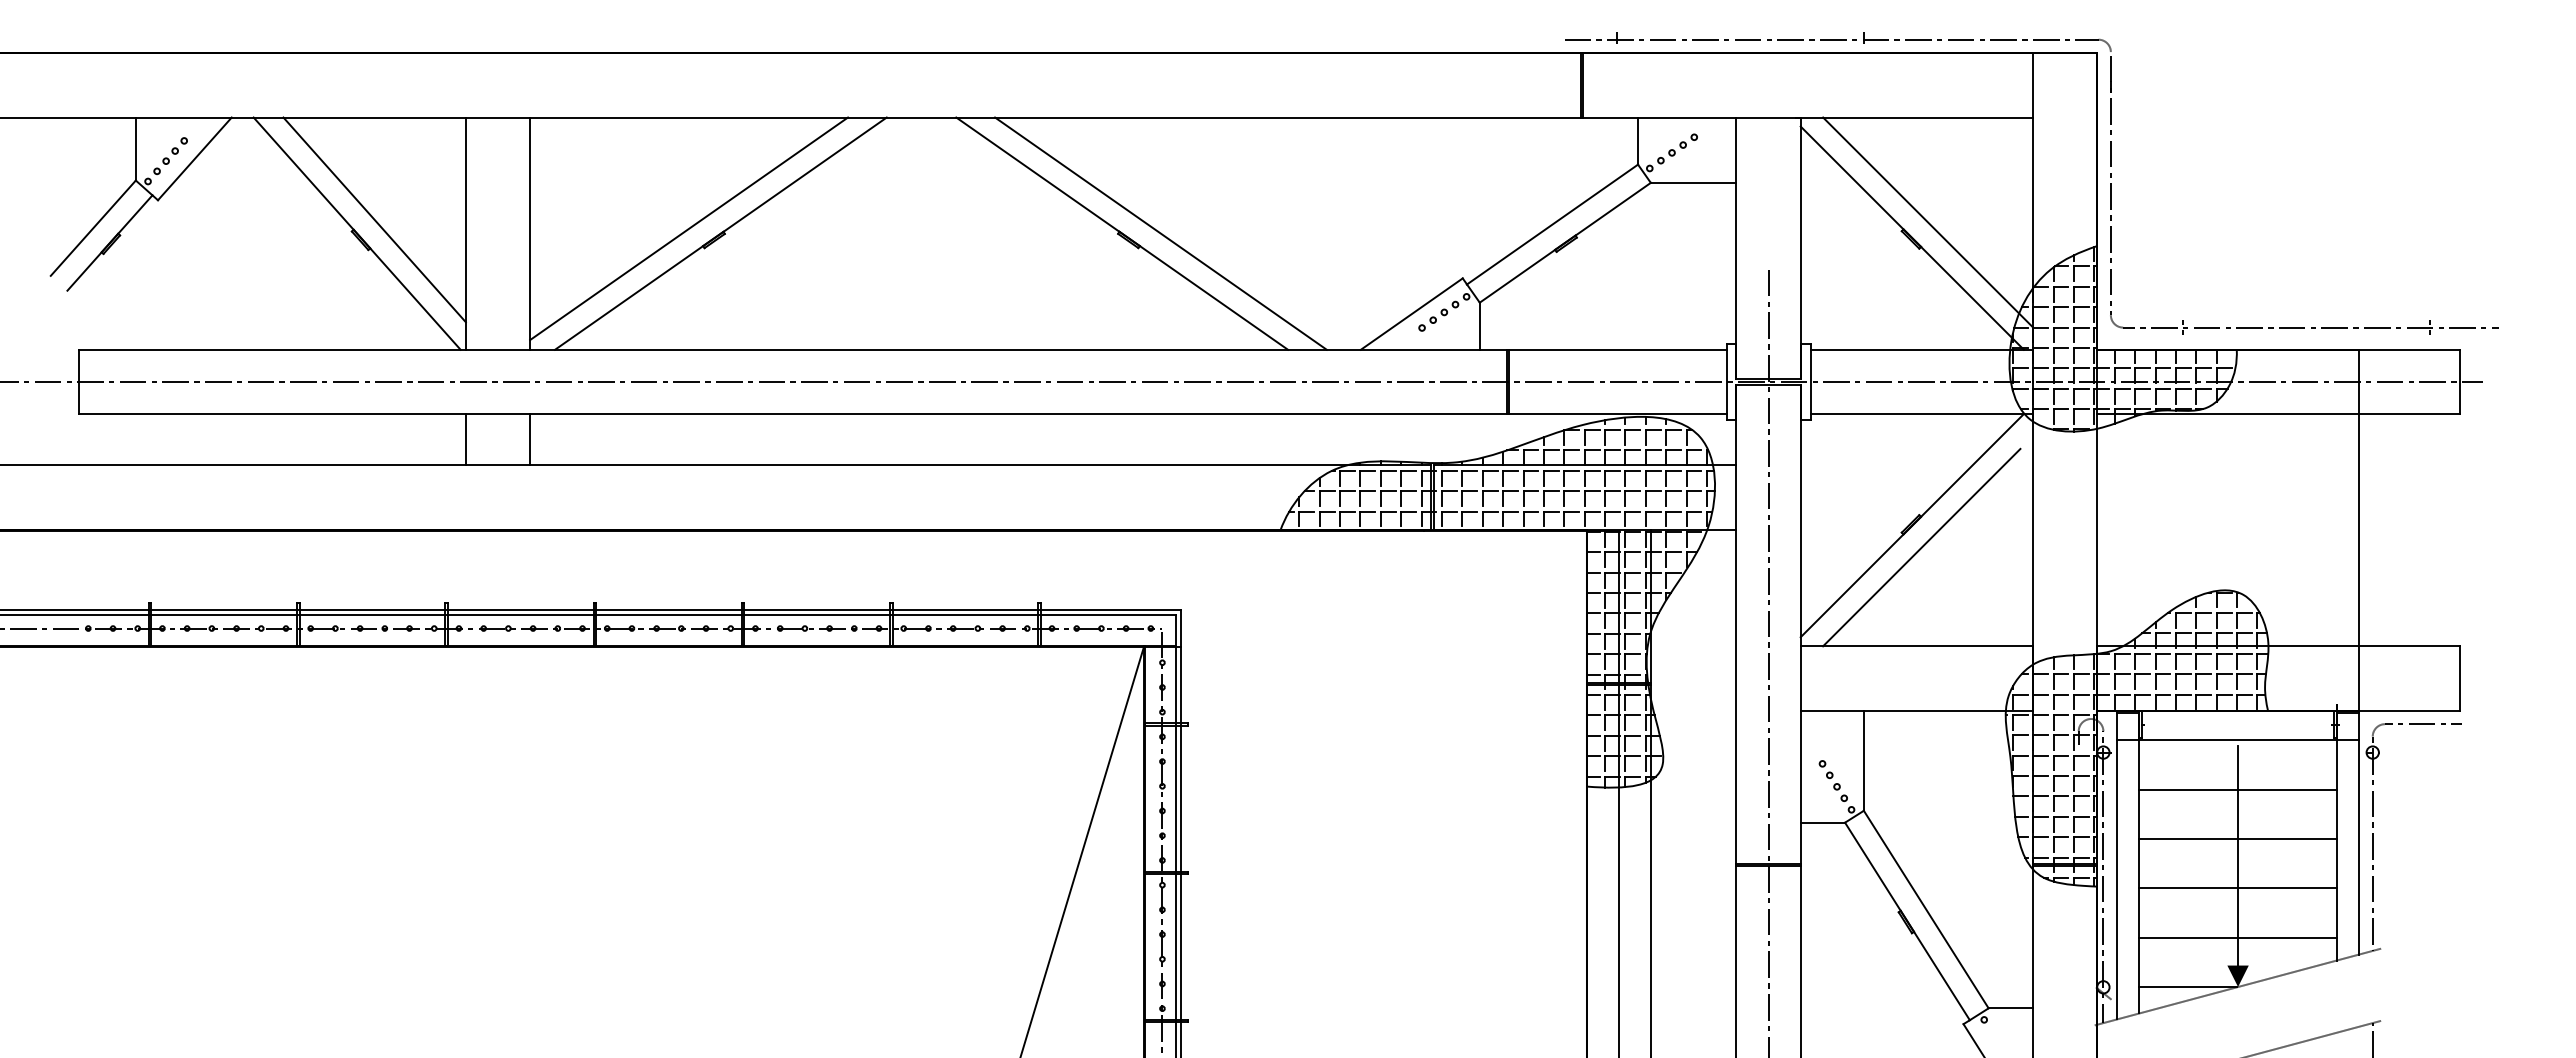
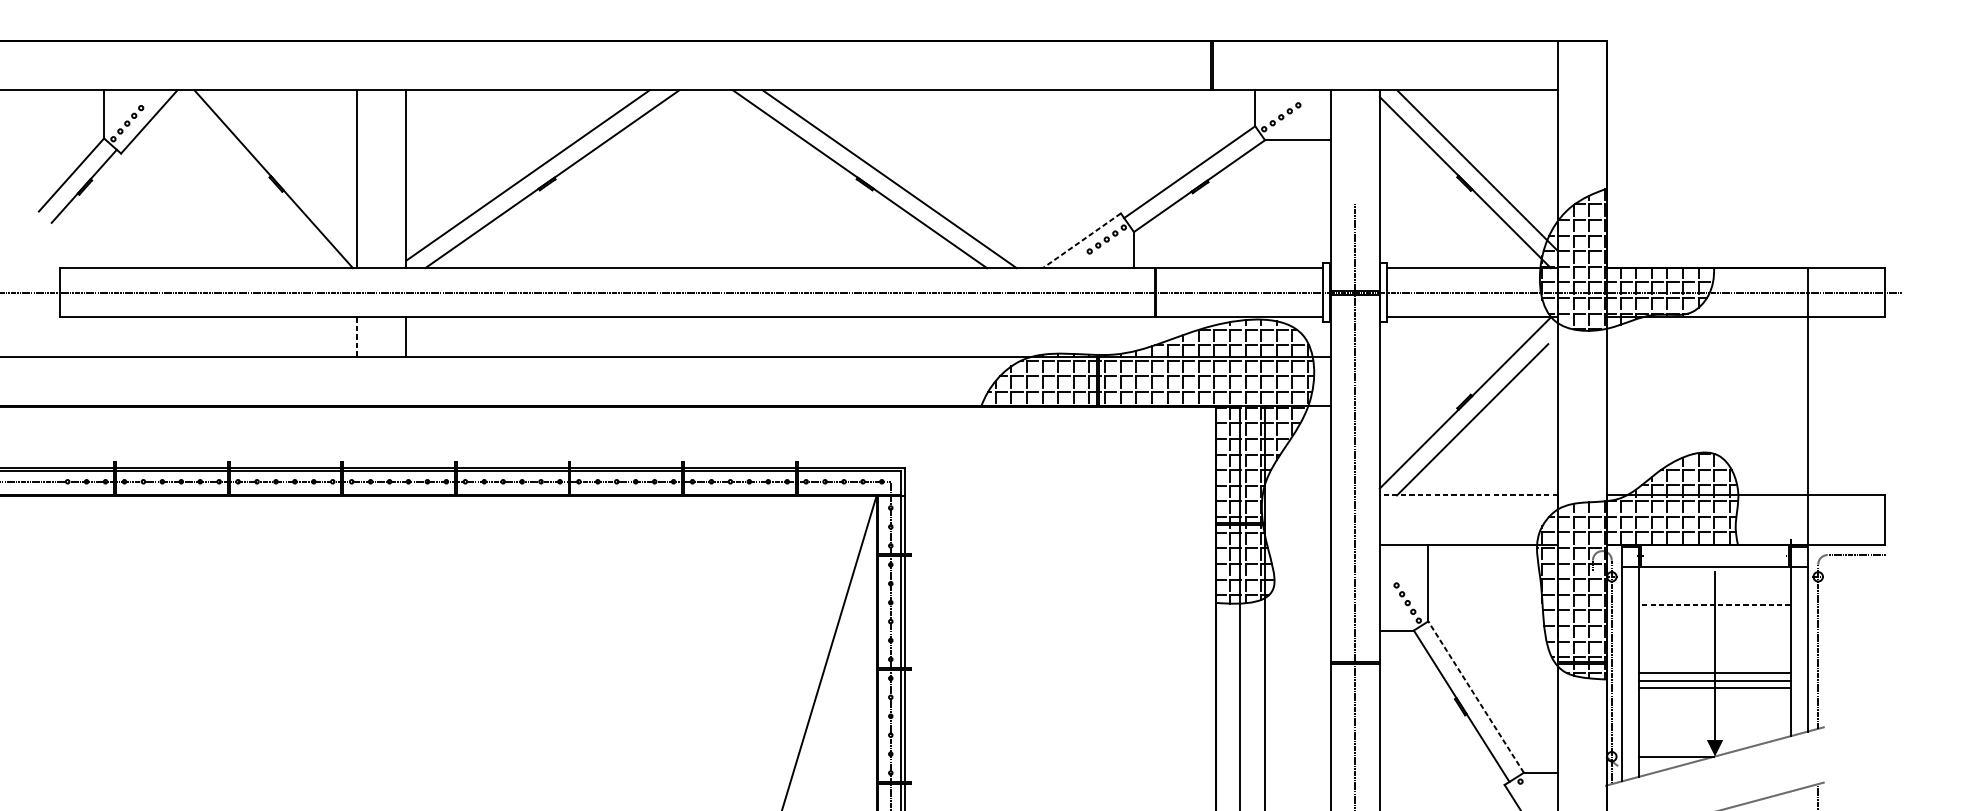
part: (2110, 183) -> (1617, 140), removed
line: (374, 219) -> (286, 168), removed
line: (1411, 314) -> (1081, 241), solid -> dashed
line: (465, 439) -> (356, 336), solid -> dashed
line: (1916, 646) -> (1468, 495), solid -> dashed
line: (2238, 789) -> (1715, 605), solid -> dashed
line: (2237, 838) -> (1714, 672), moved
line: (1926, 909) -> (1476, 697), solid -> dashed
line: (2237, 937) -> (1714, 687), moved

